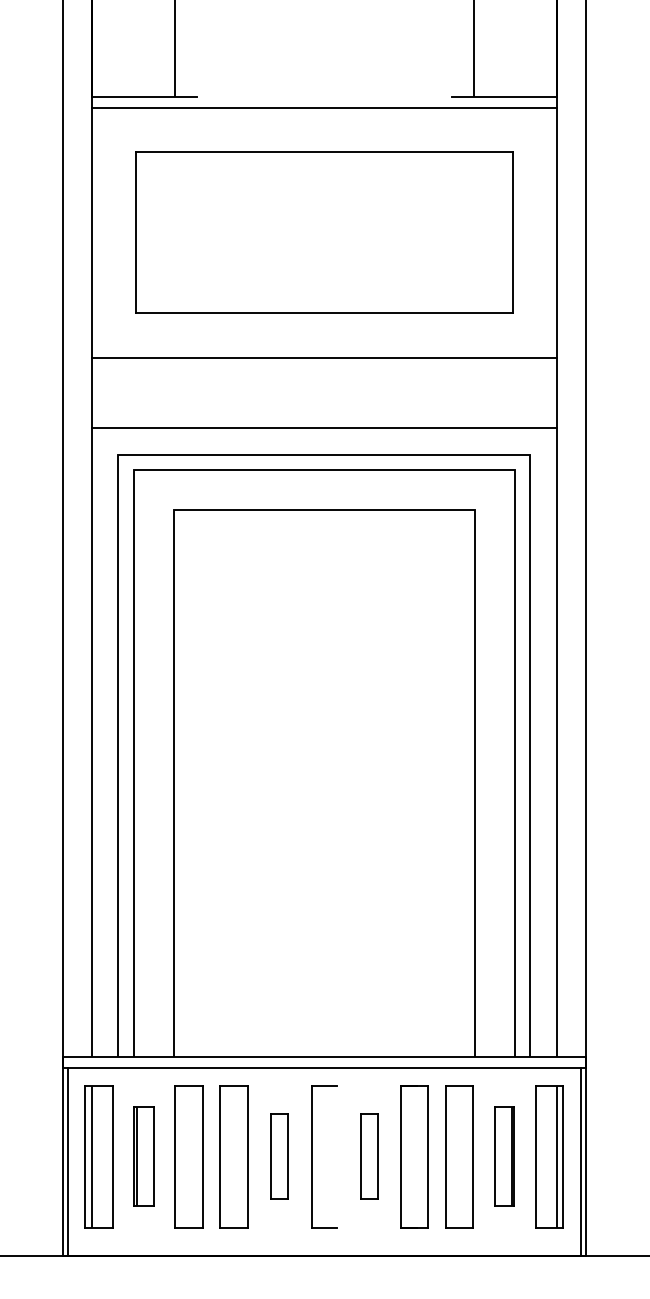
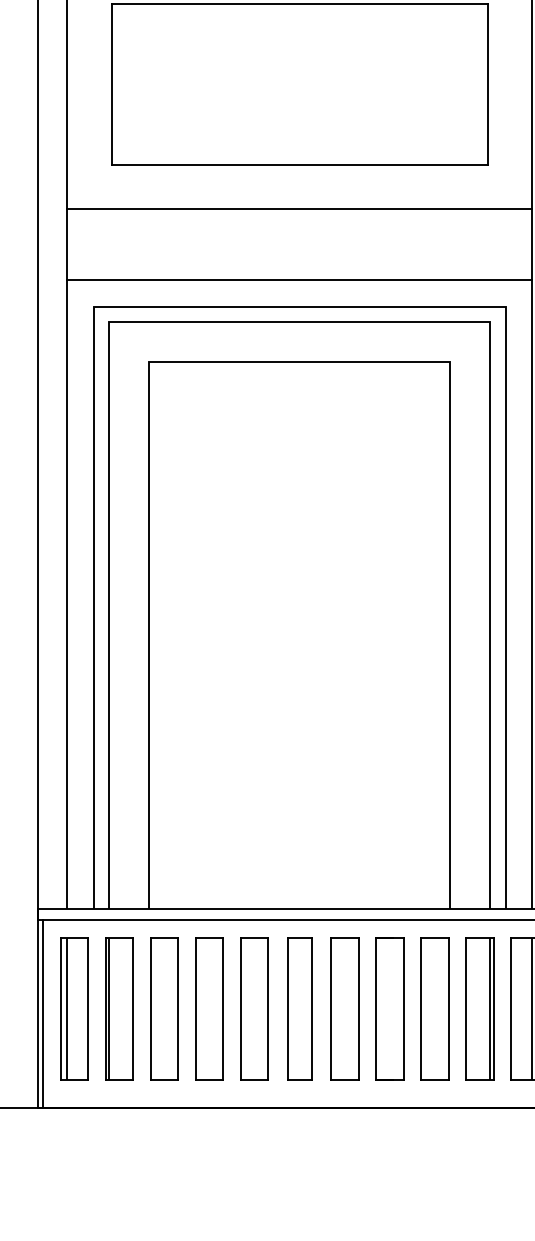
part: (143, 1156) -> (118, 1008), size x1.43
part: (279, 1156) -> (254, 1008), size x1.67
line: (336, 1156) -> (311, 1008), added
part: (369, 1156) -> (344, 1008), size x1.67
part: (504, 1156) -> (479, 1008), size x1.43

